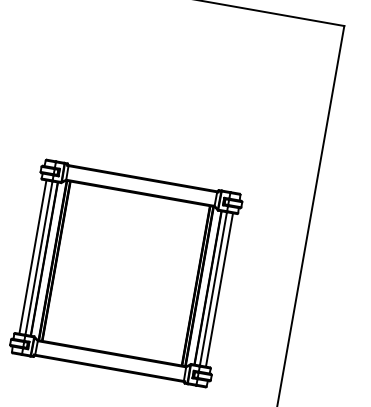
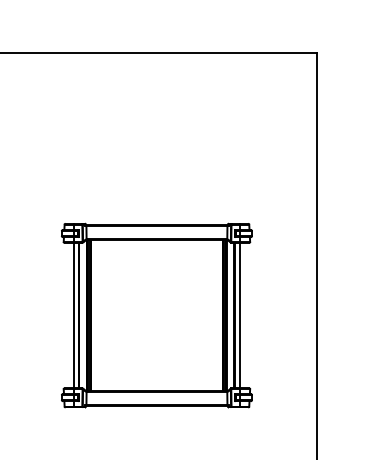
line: (32, 256) -> (68, 315), removed
line: (219, 289) -> (245, 315), removed

